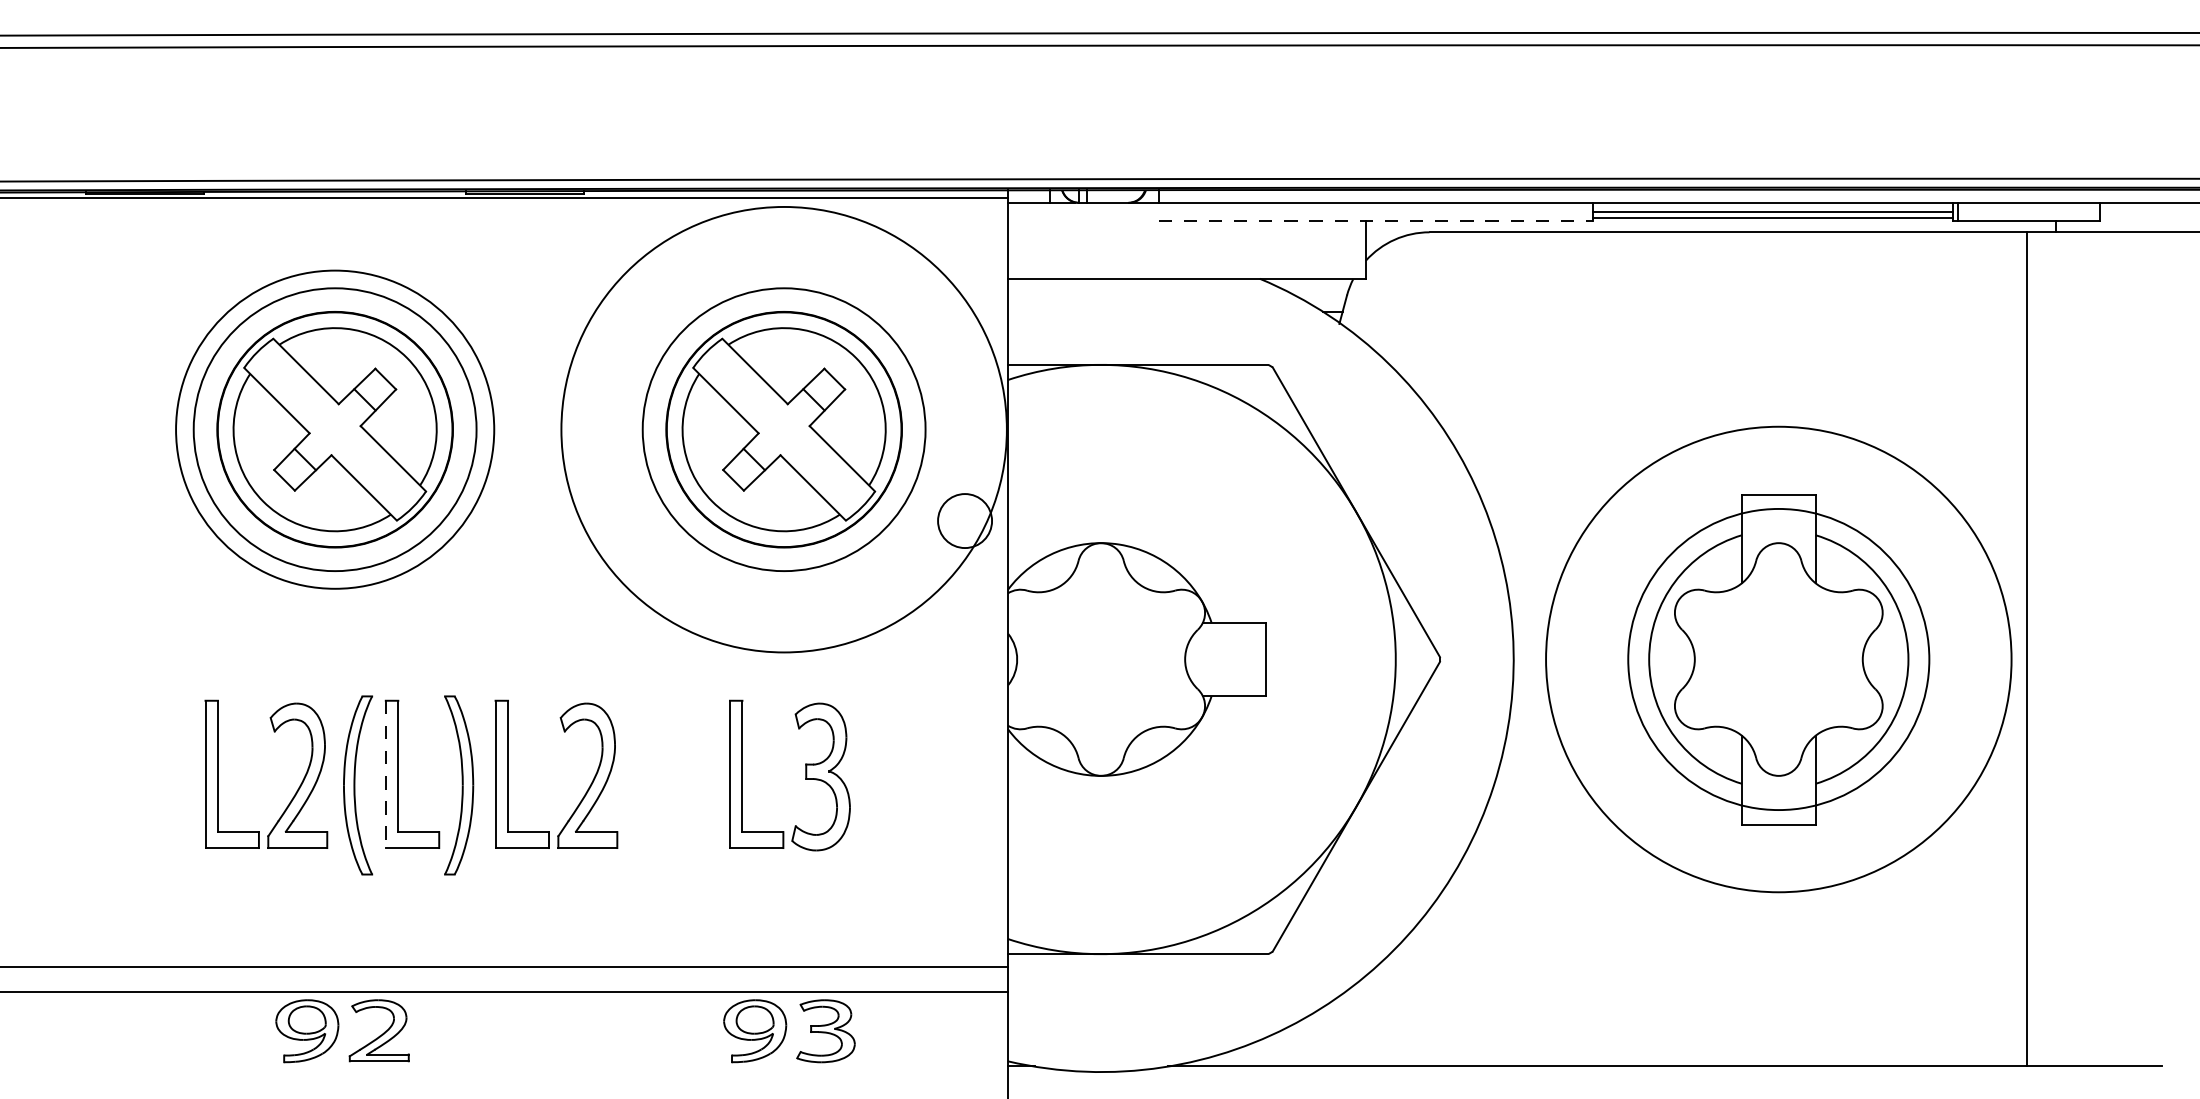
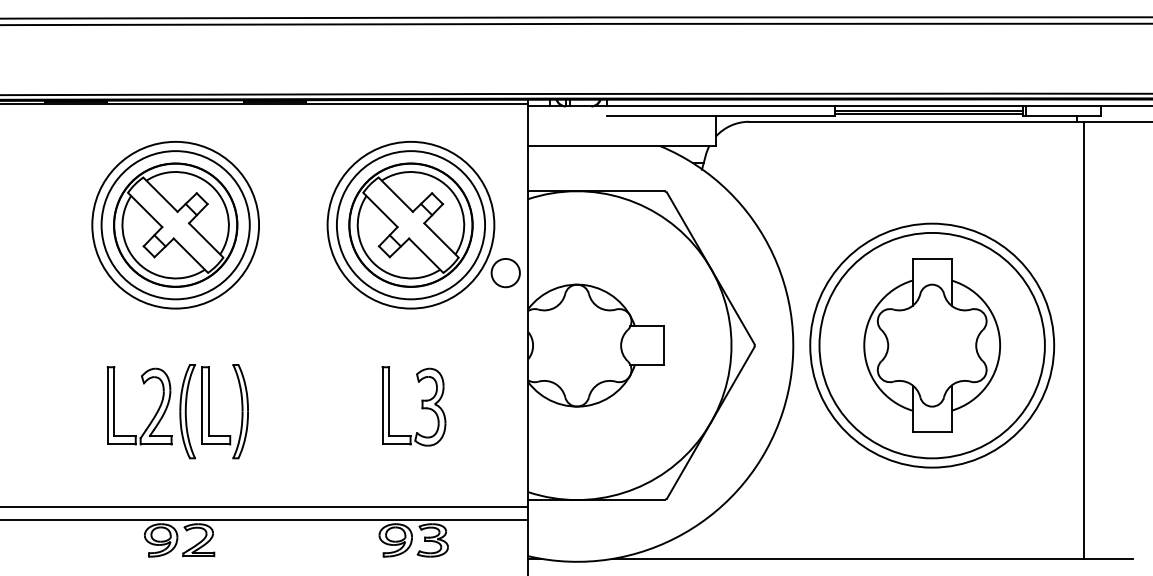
line: (1376, 220) -> (721, 115), dashed -> solid
circle: (783, 428) -> (410, 224), size x0.71
line: (2027, 647) -> (1083, 339), moved
circle: (1777, 659) -> (931, 345), size x1.43
line: (386, 773) -> (202, 405), dashed -> solid
part: (582, 794) -> (305, 416), removed

